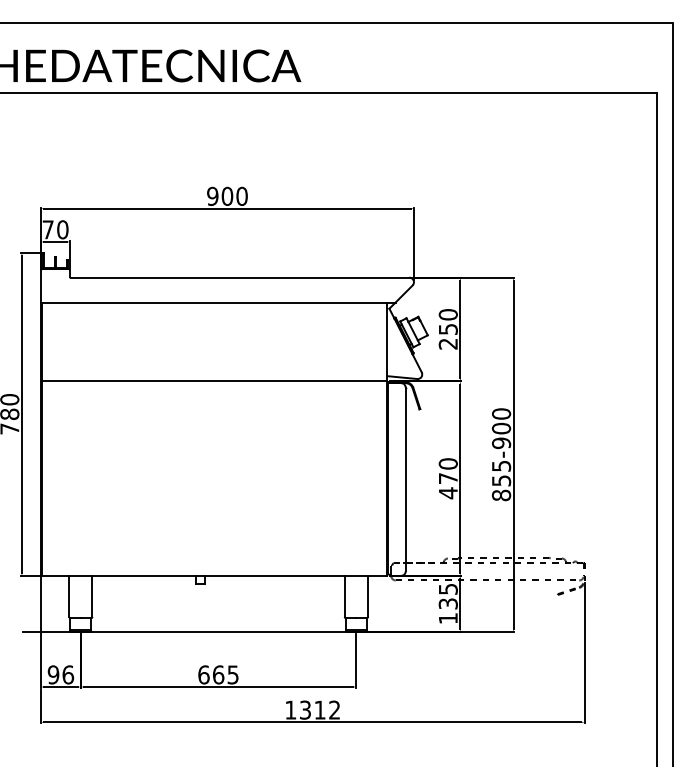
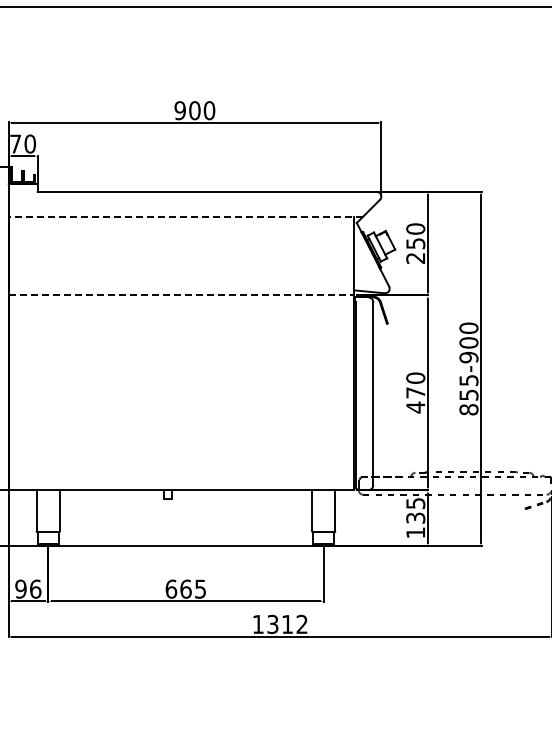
line: (217, 302) -> (184, 216), solid -> dashed
line: (214, 381) -> (181, 295), solid -> dashed

